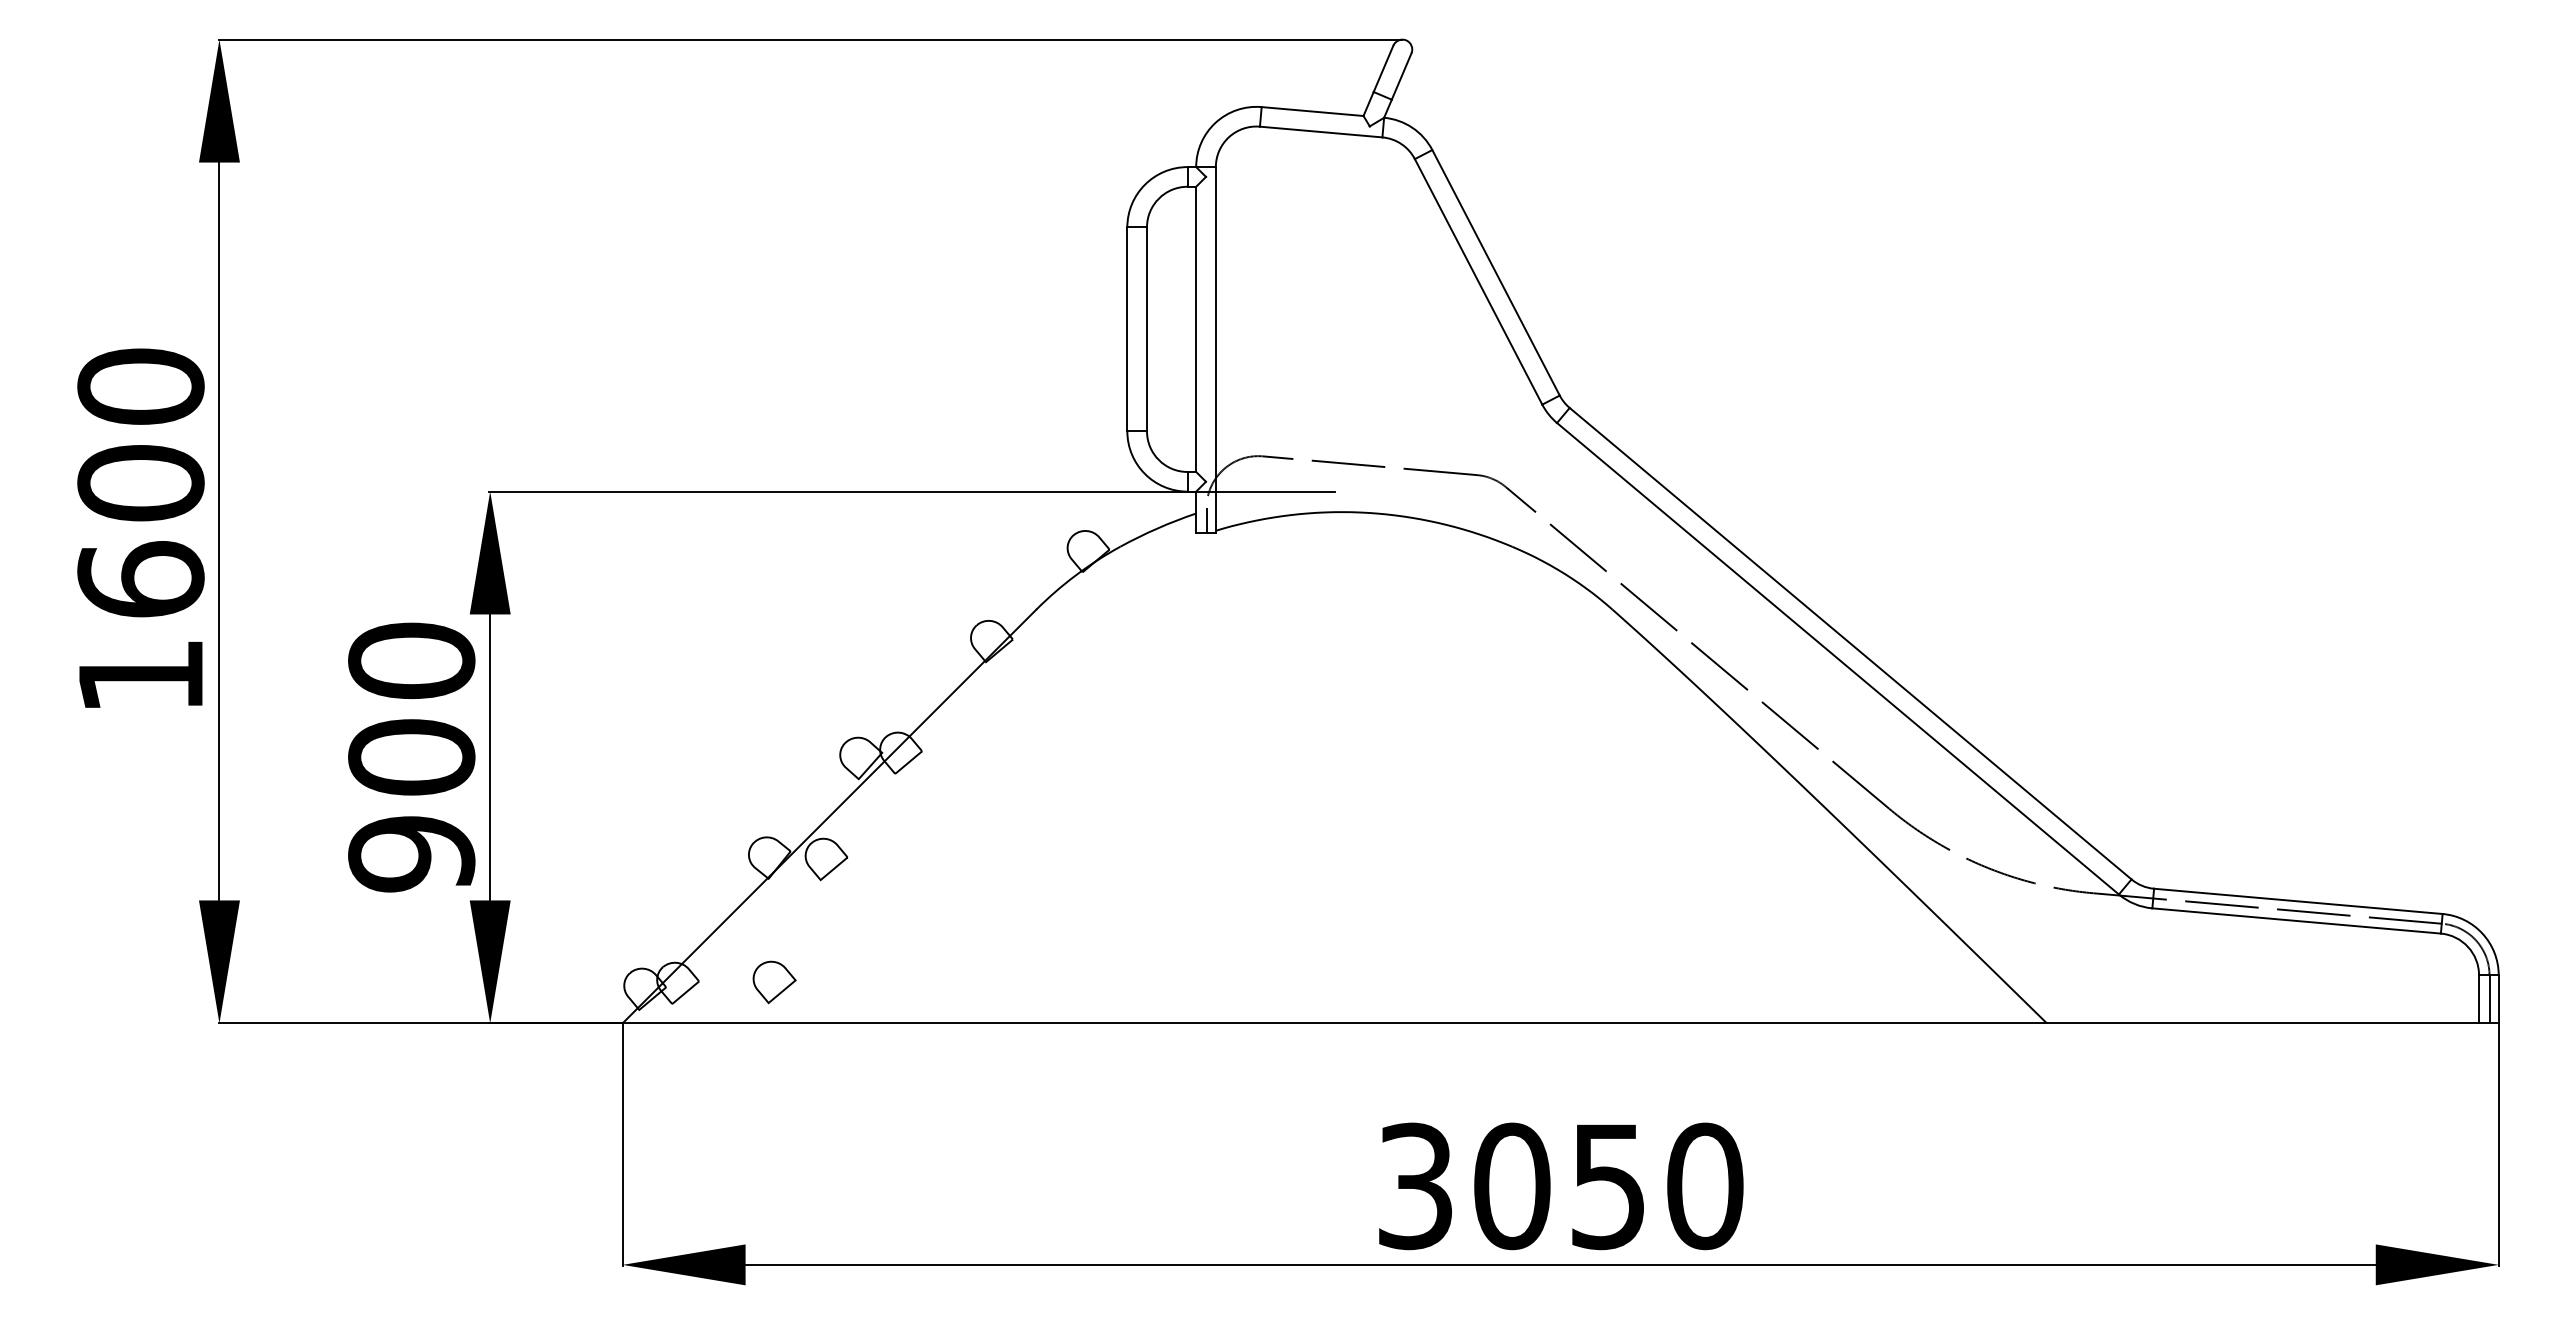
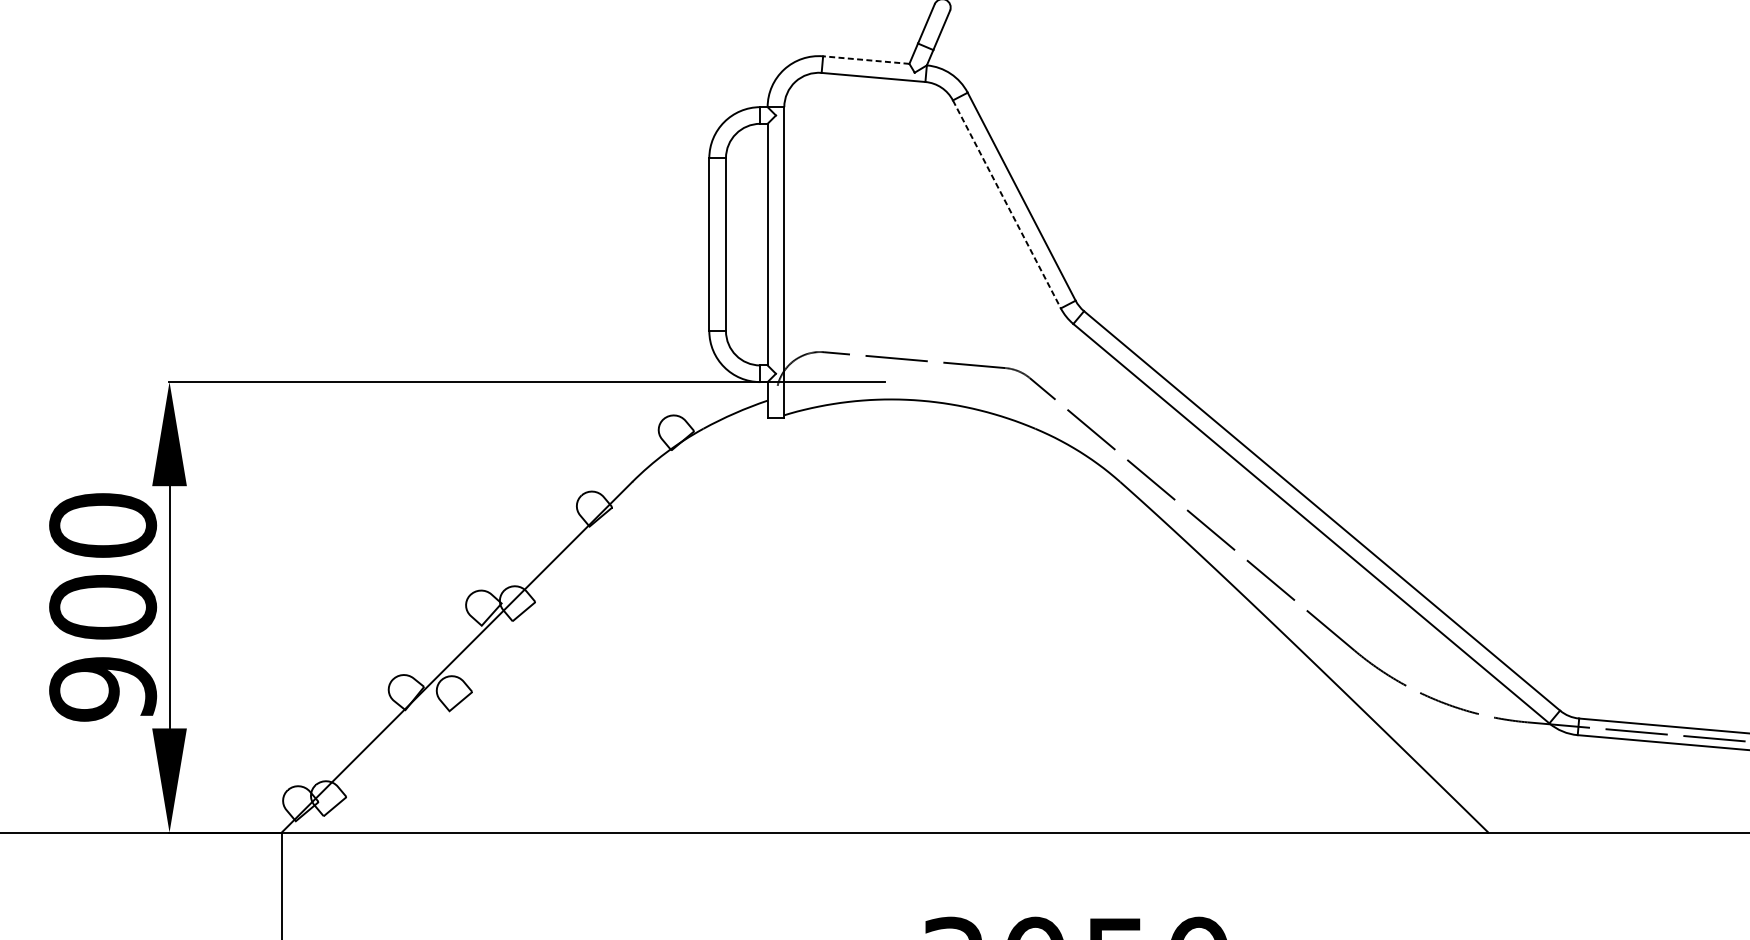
line: (1312, 111) -> (866, 60), solid -> dashed
line: (1478, 282) -> (1006, 204), solid -> dashed
line: (1206, 520) -> (776, 406), removed
part: (774, 982) -> (410, 797), removed

